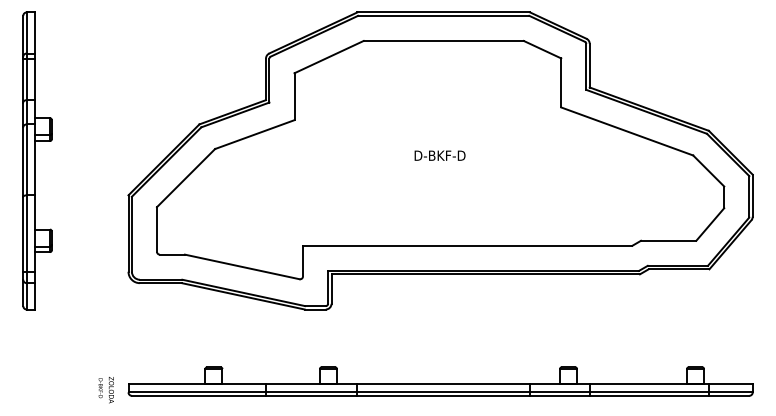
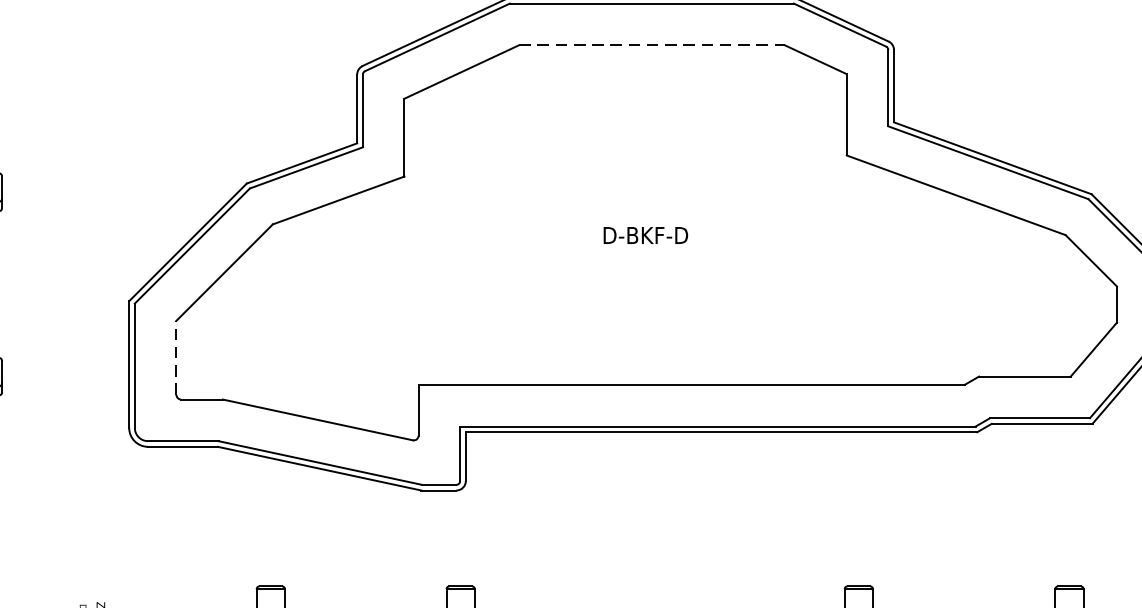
line: (444, 40) -> (653, 44), solid -> dashed
line: (157, 228) -> (177, 356), solid -> dashed

